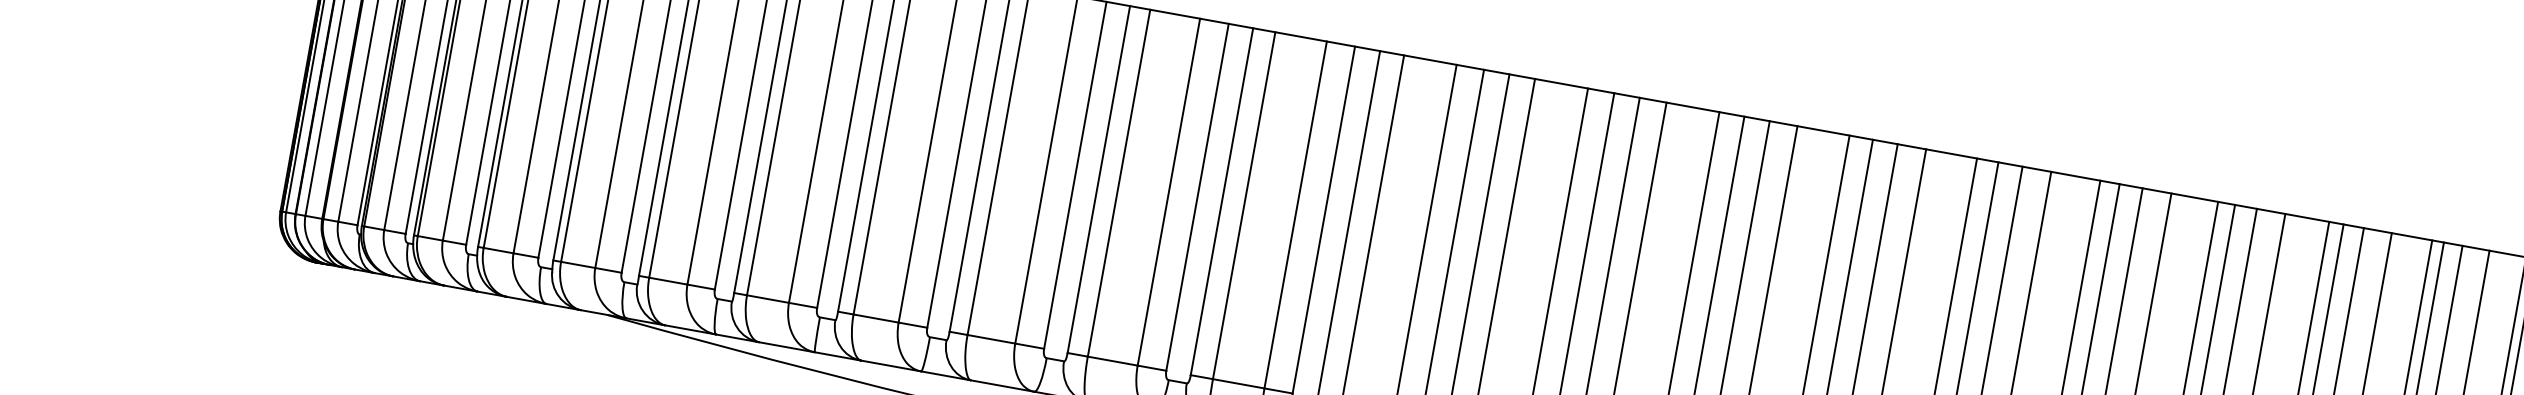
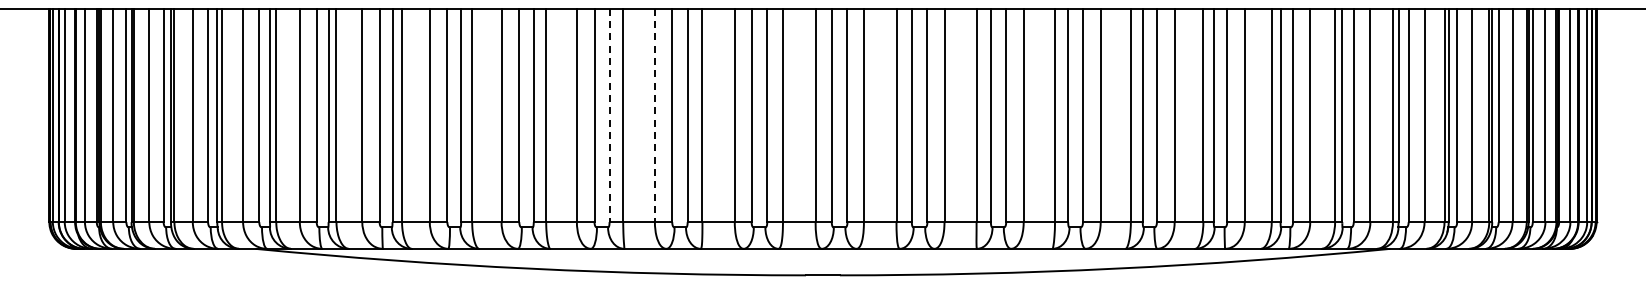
line: (1221, 201) -> (609, 115), solid -> dashed
line: (1294, 214) -> (654, 115), solid -> dashed

